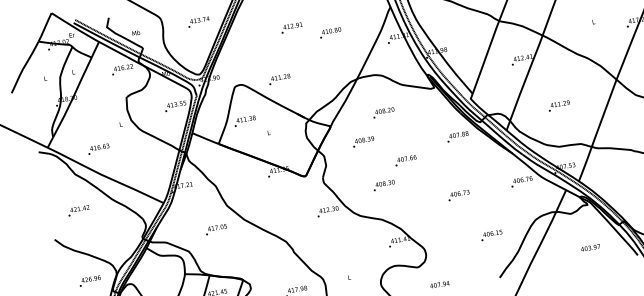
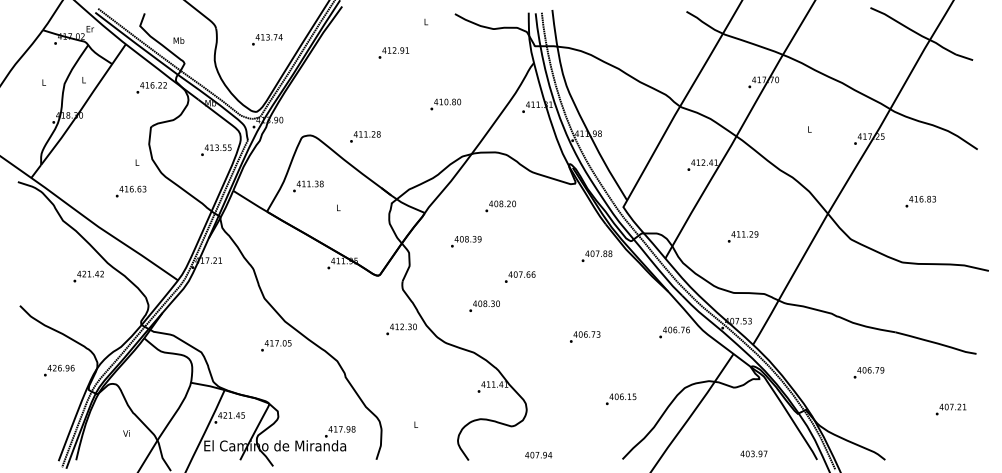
text: (291, 27) -> (393, 52), moved
text: (330, 32) -> (445, 104), moved
text: (98, 149) -> (130, 191), moved
text: (78, 210) -> (88, 276), moved
text: (216, 229) -> (276, 345), moved
text: (590, 247) -> (753, 453), moved

